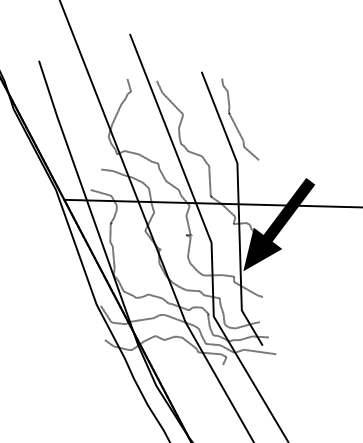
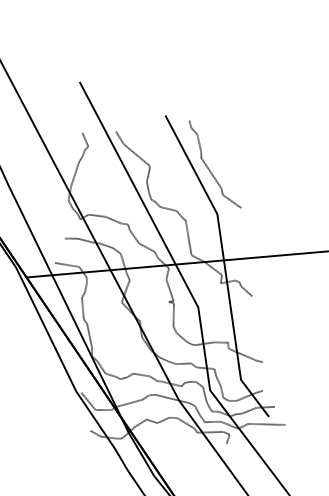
fill: (279, 224) -> (272, 278), removed

